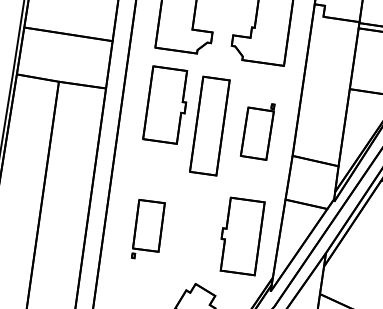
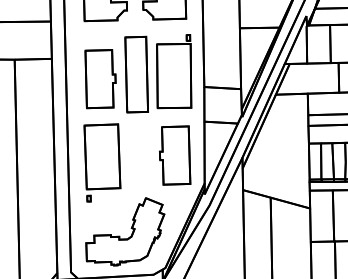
part: (166, 105) -> (100, 79), moved
part: (258, 130) -> (174, 71), size x1.67
part: (148, 229) -> (102, 162), size x1.67

